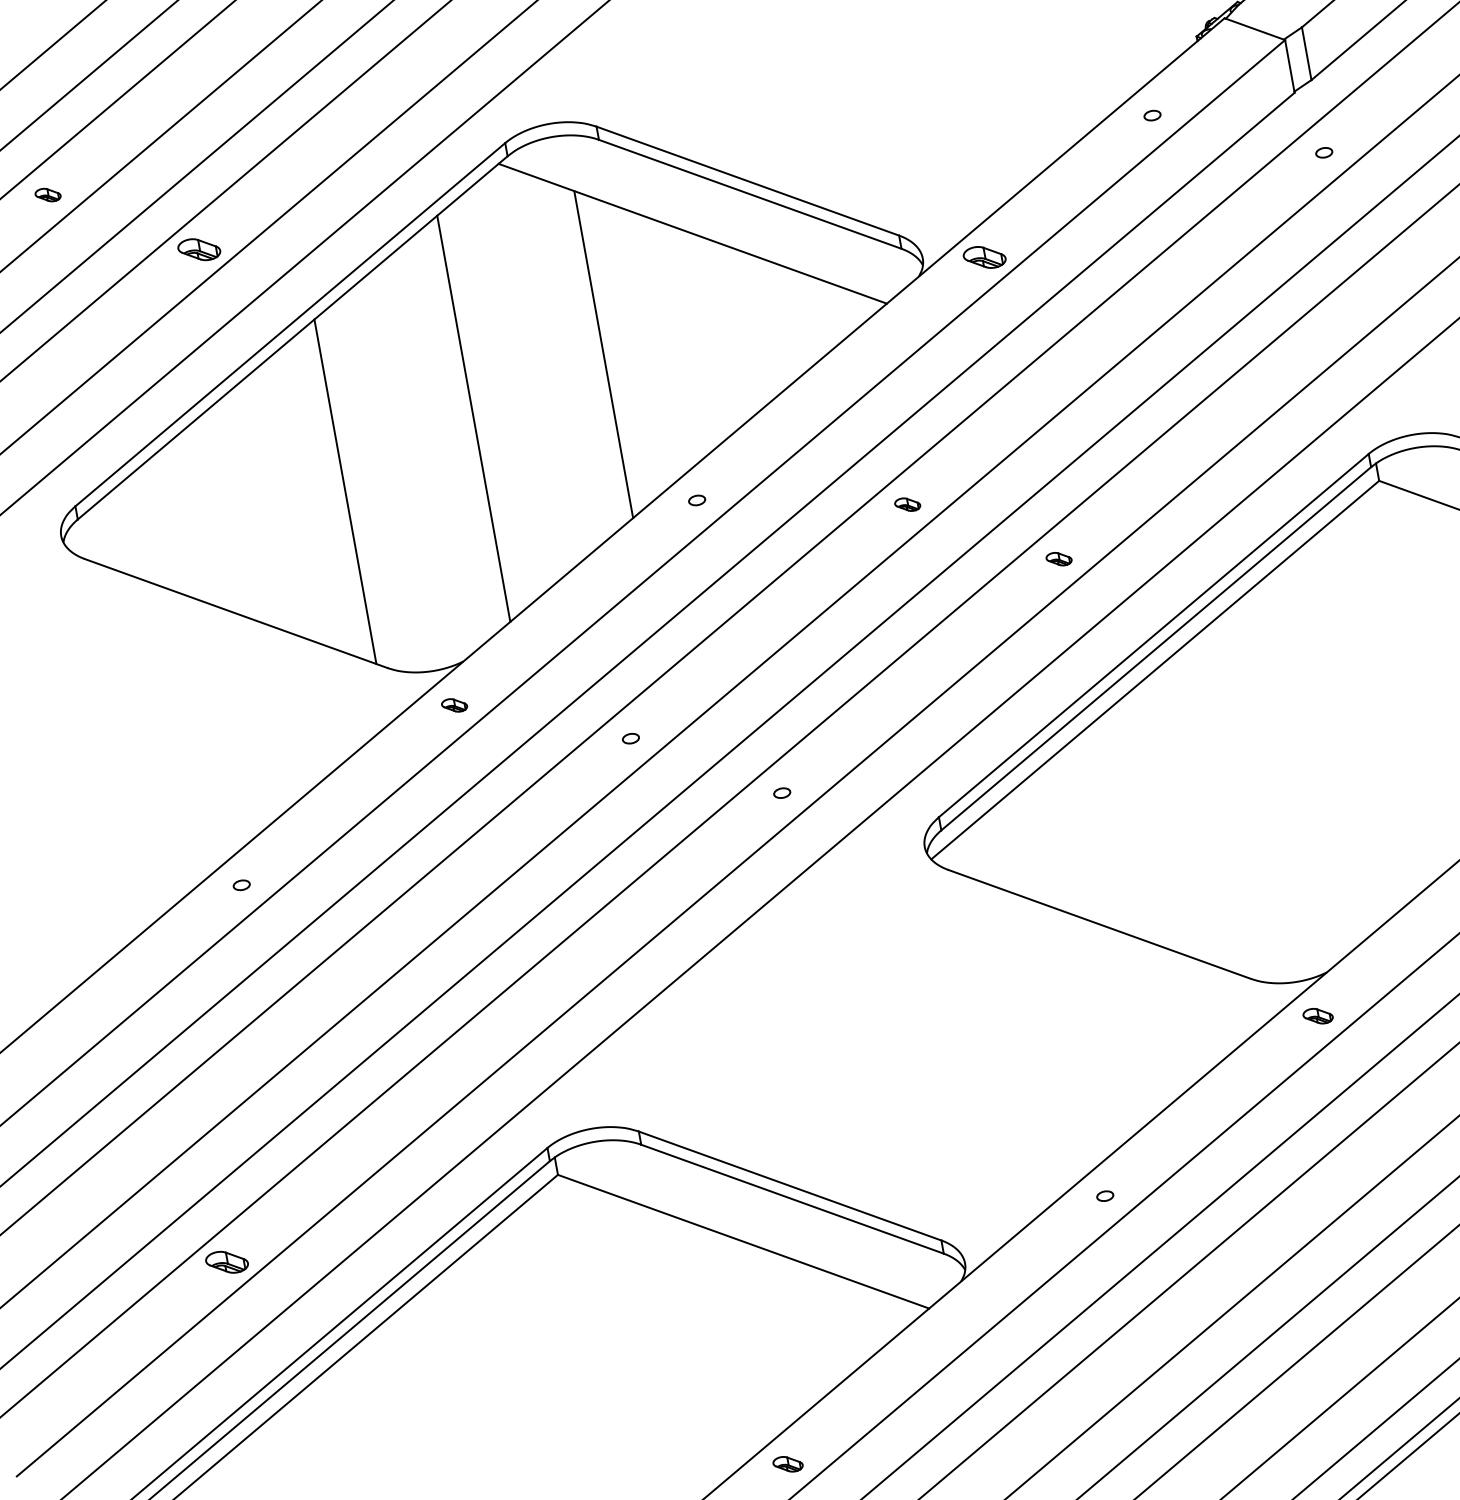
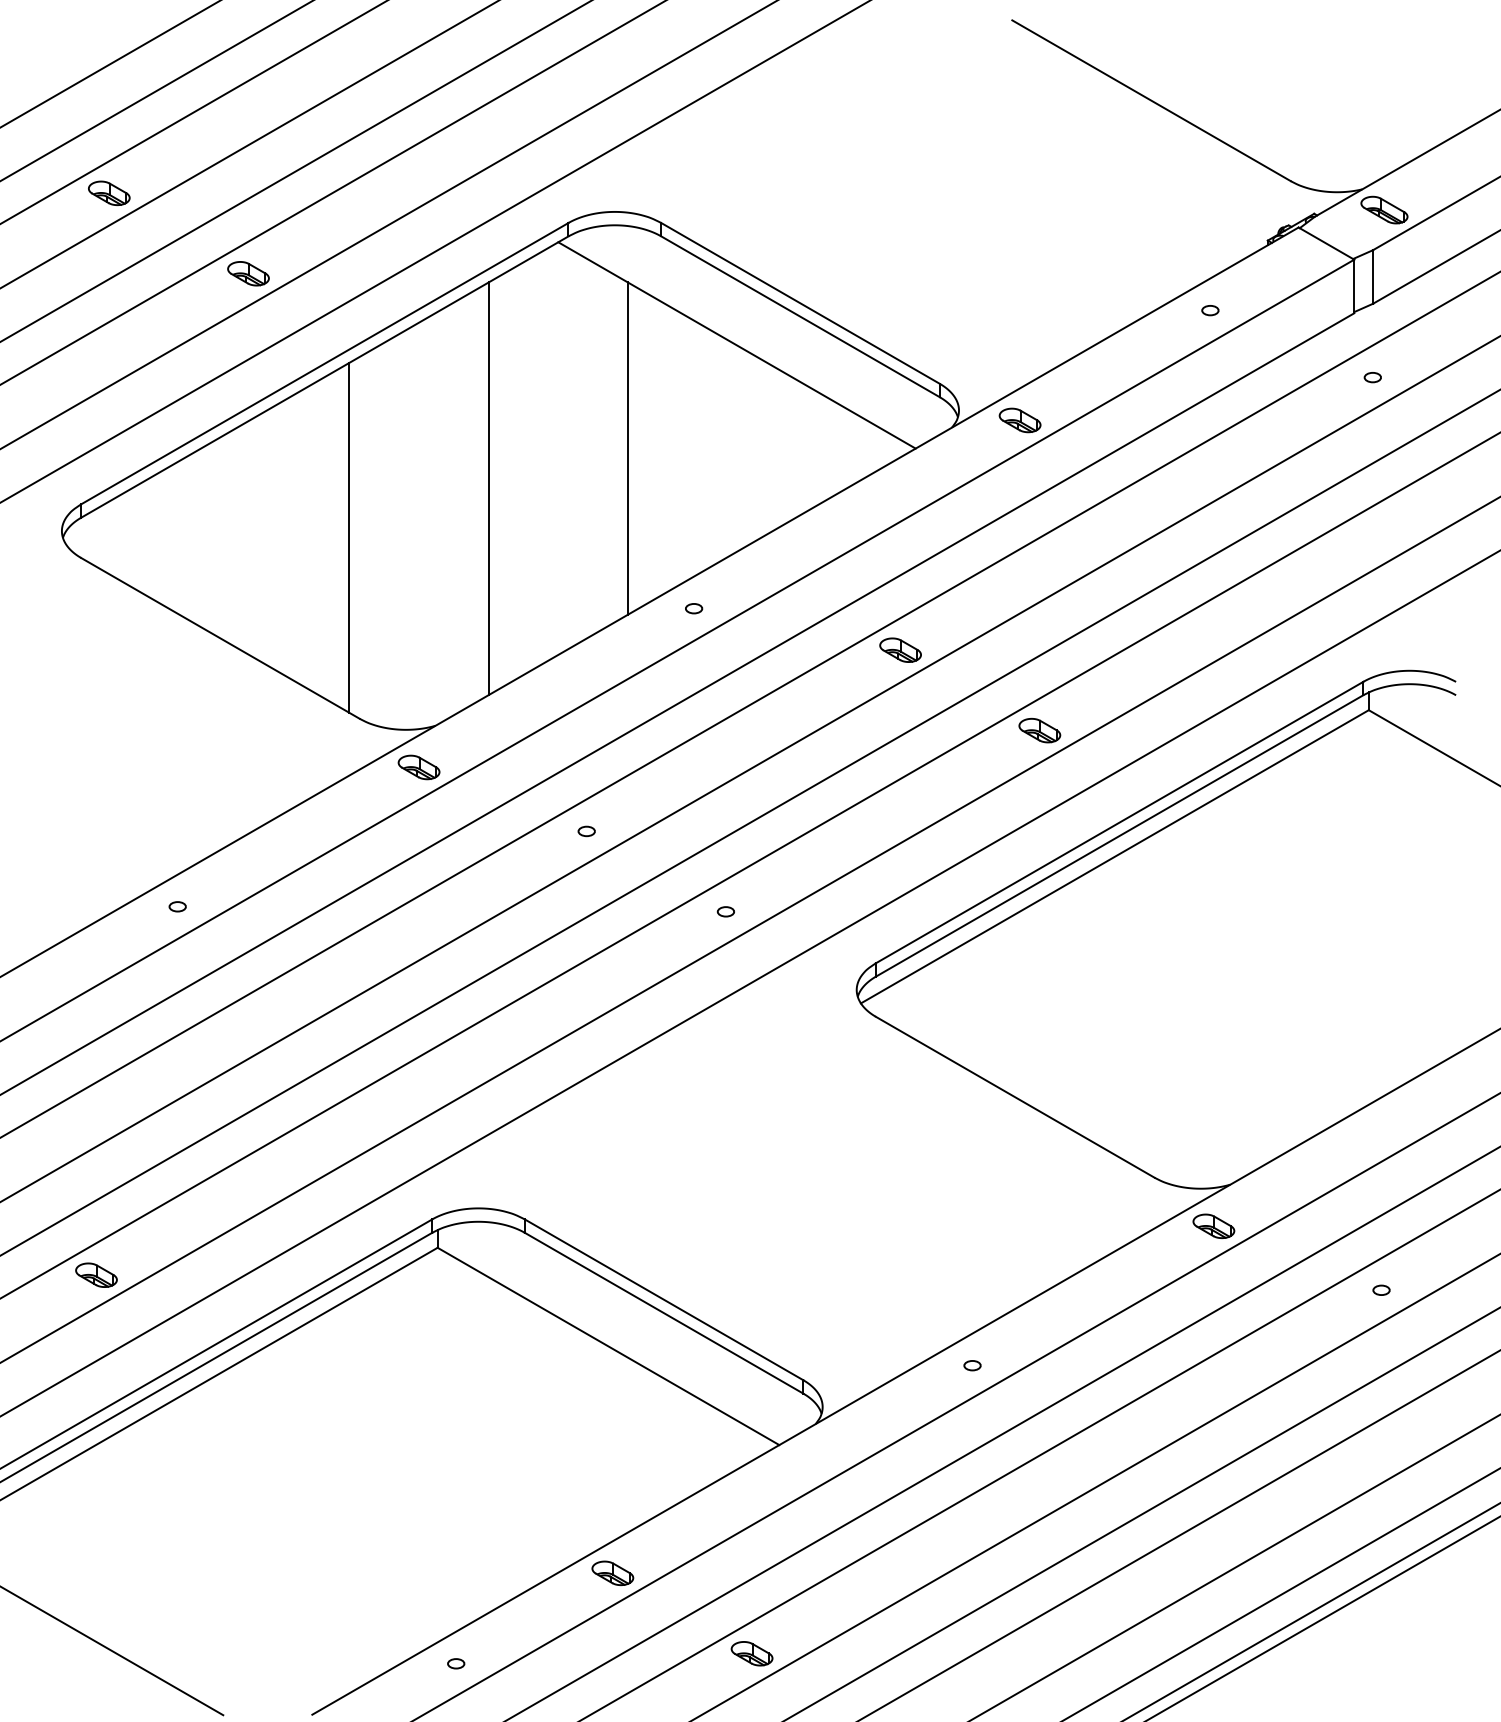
part: (48, 194) -> (109, 192), size x1.67
part: (907, 504) -> (900, 649), size x1.67
part: (1058, 559) -> (1039, 730), size x1.67
part: (454, 705) -> (418, 767), size x1.67
part: (1317, 1015) -> (1213, 1225), size x1.43
part: (787, 1464) -> (612, 1573), size x1.43

